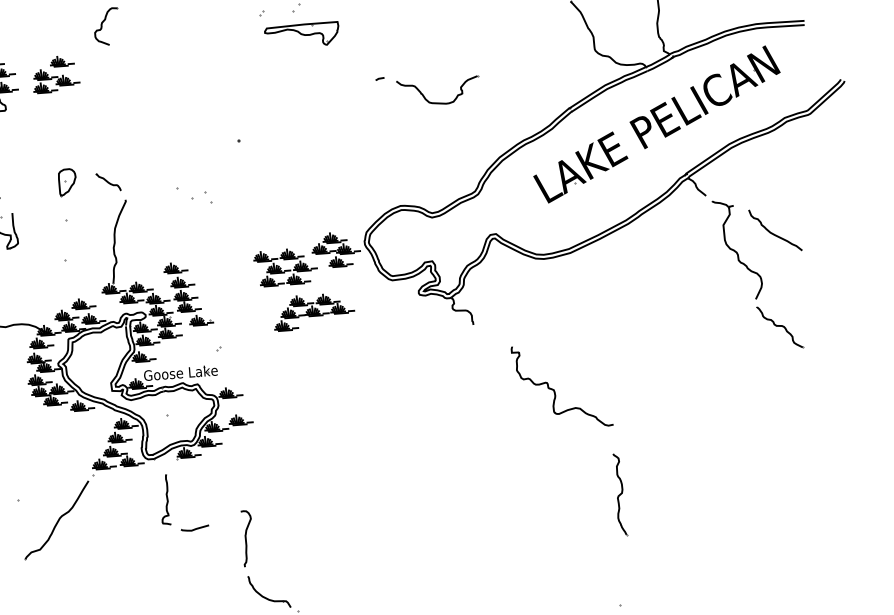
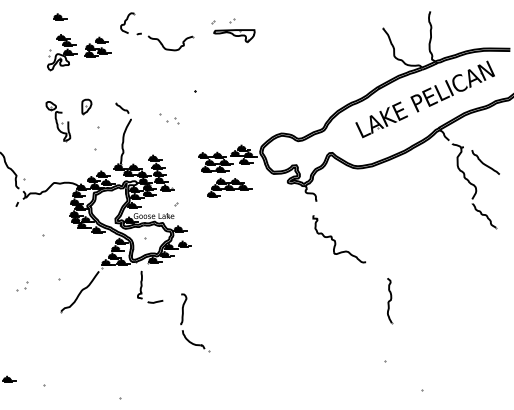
part: (428, 88) -> (165, 41), moved
part: (66, 181) -> (86, 106), moved
part: (562, 387) -> (339, 239), moved

